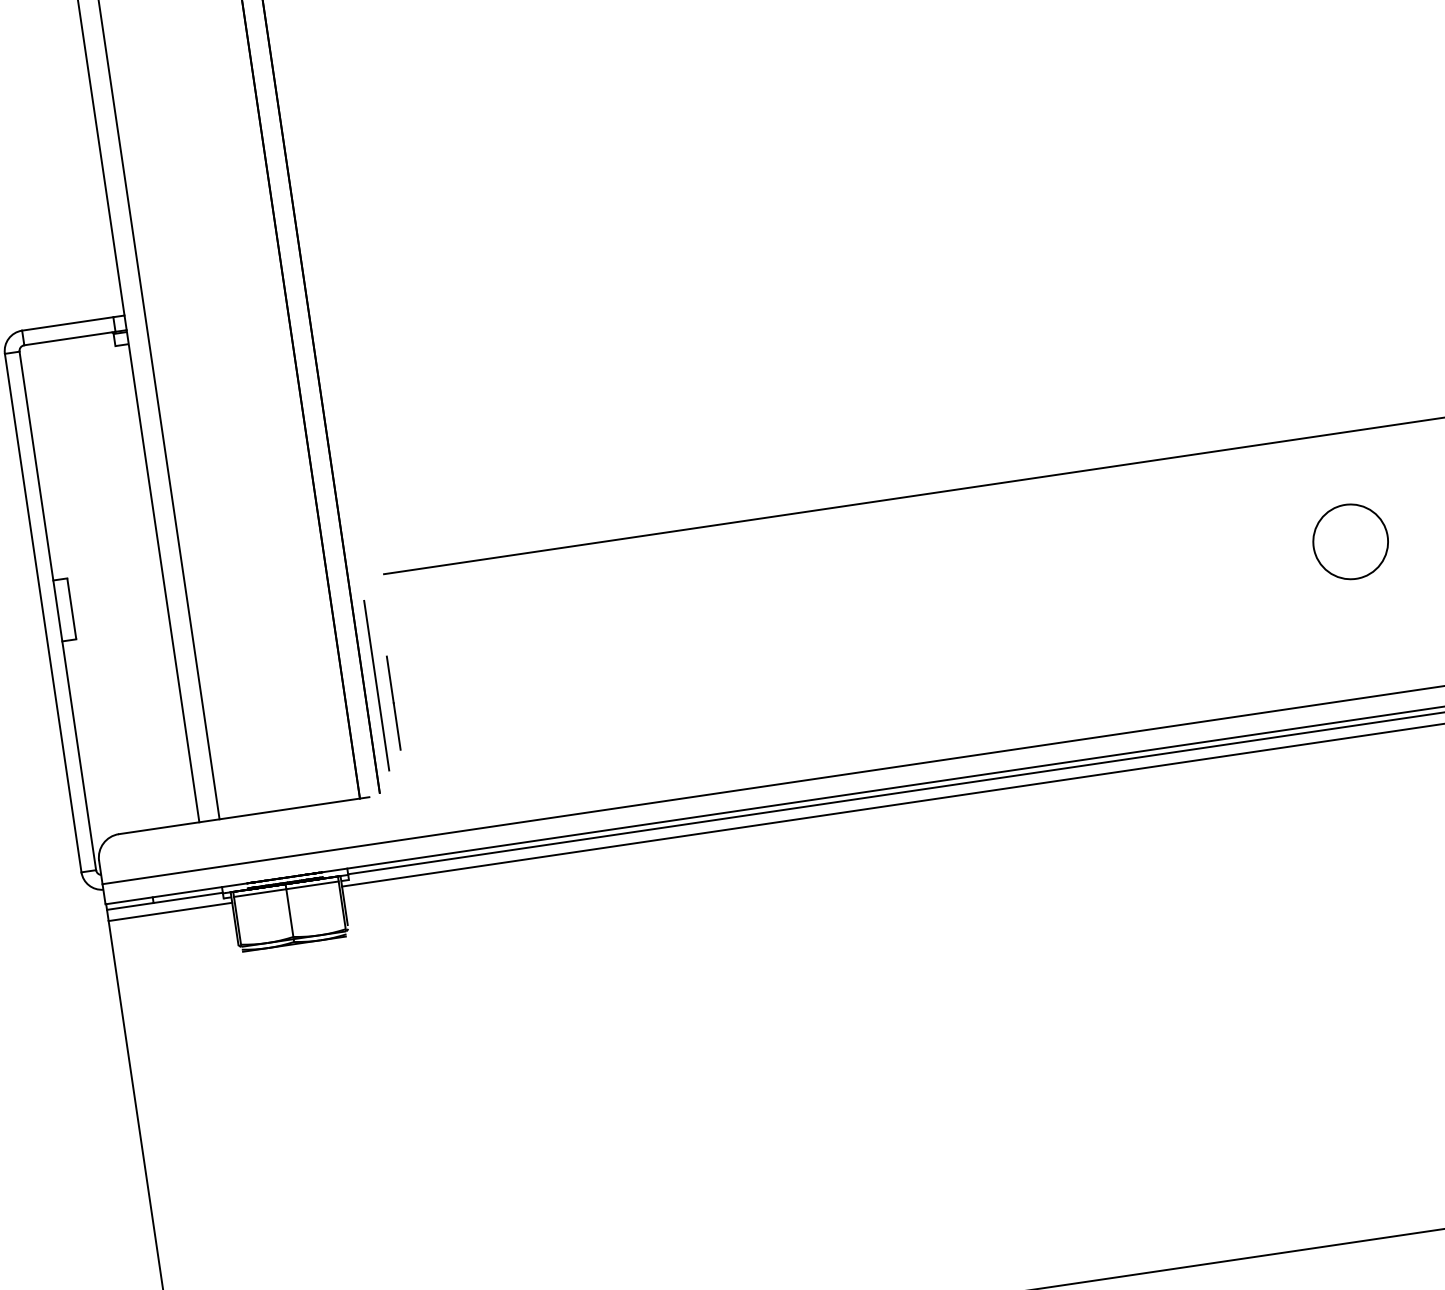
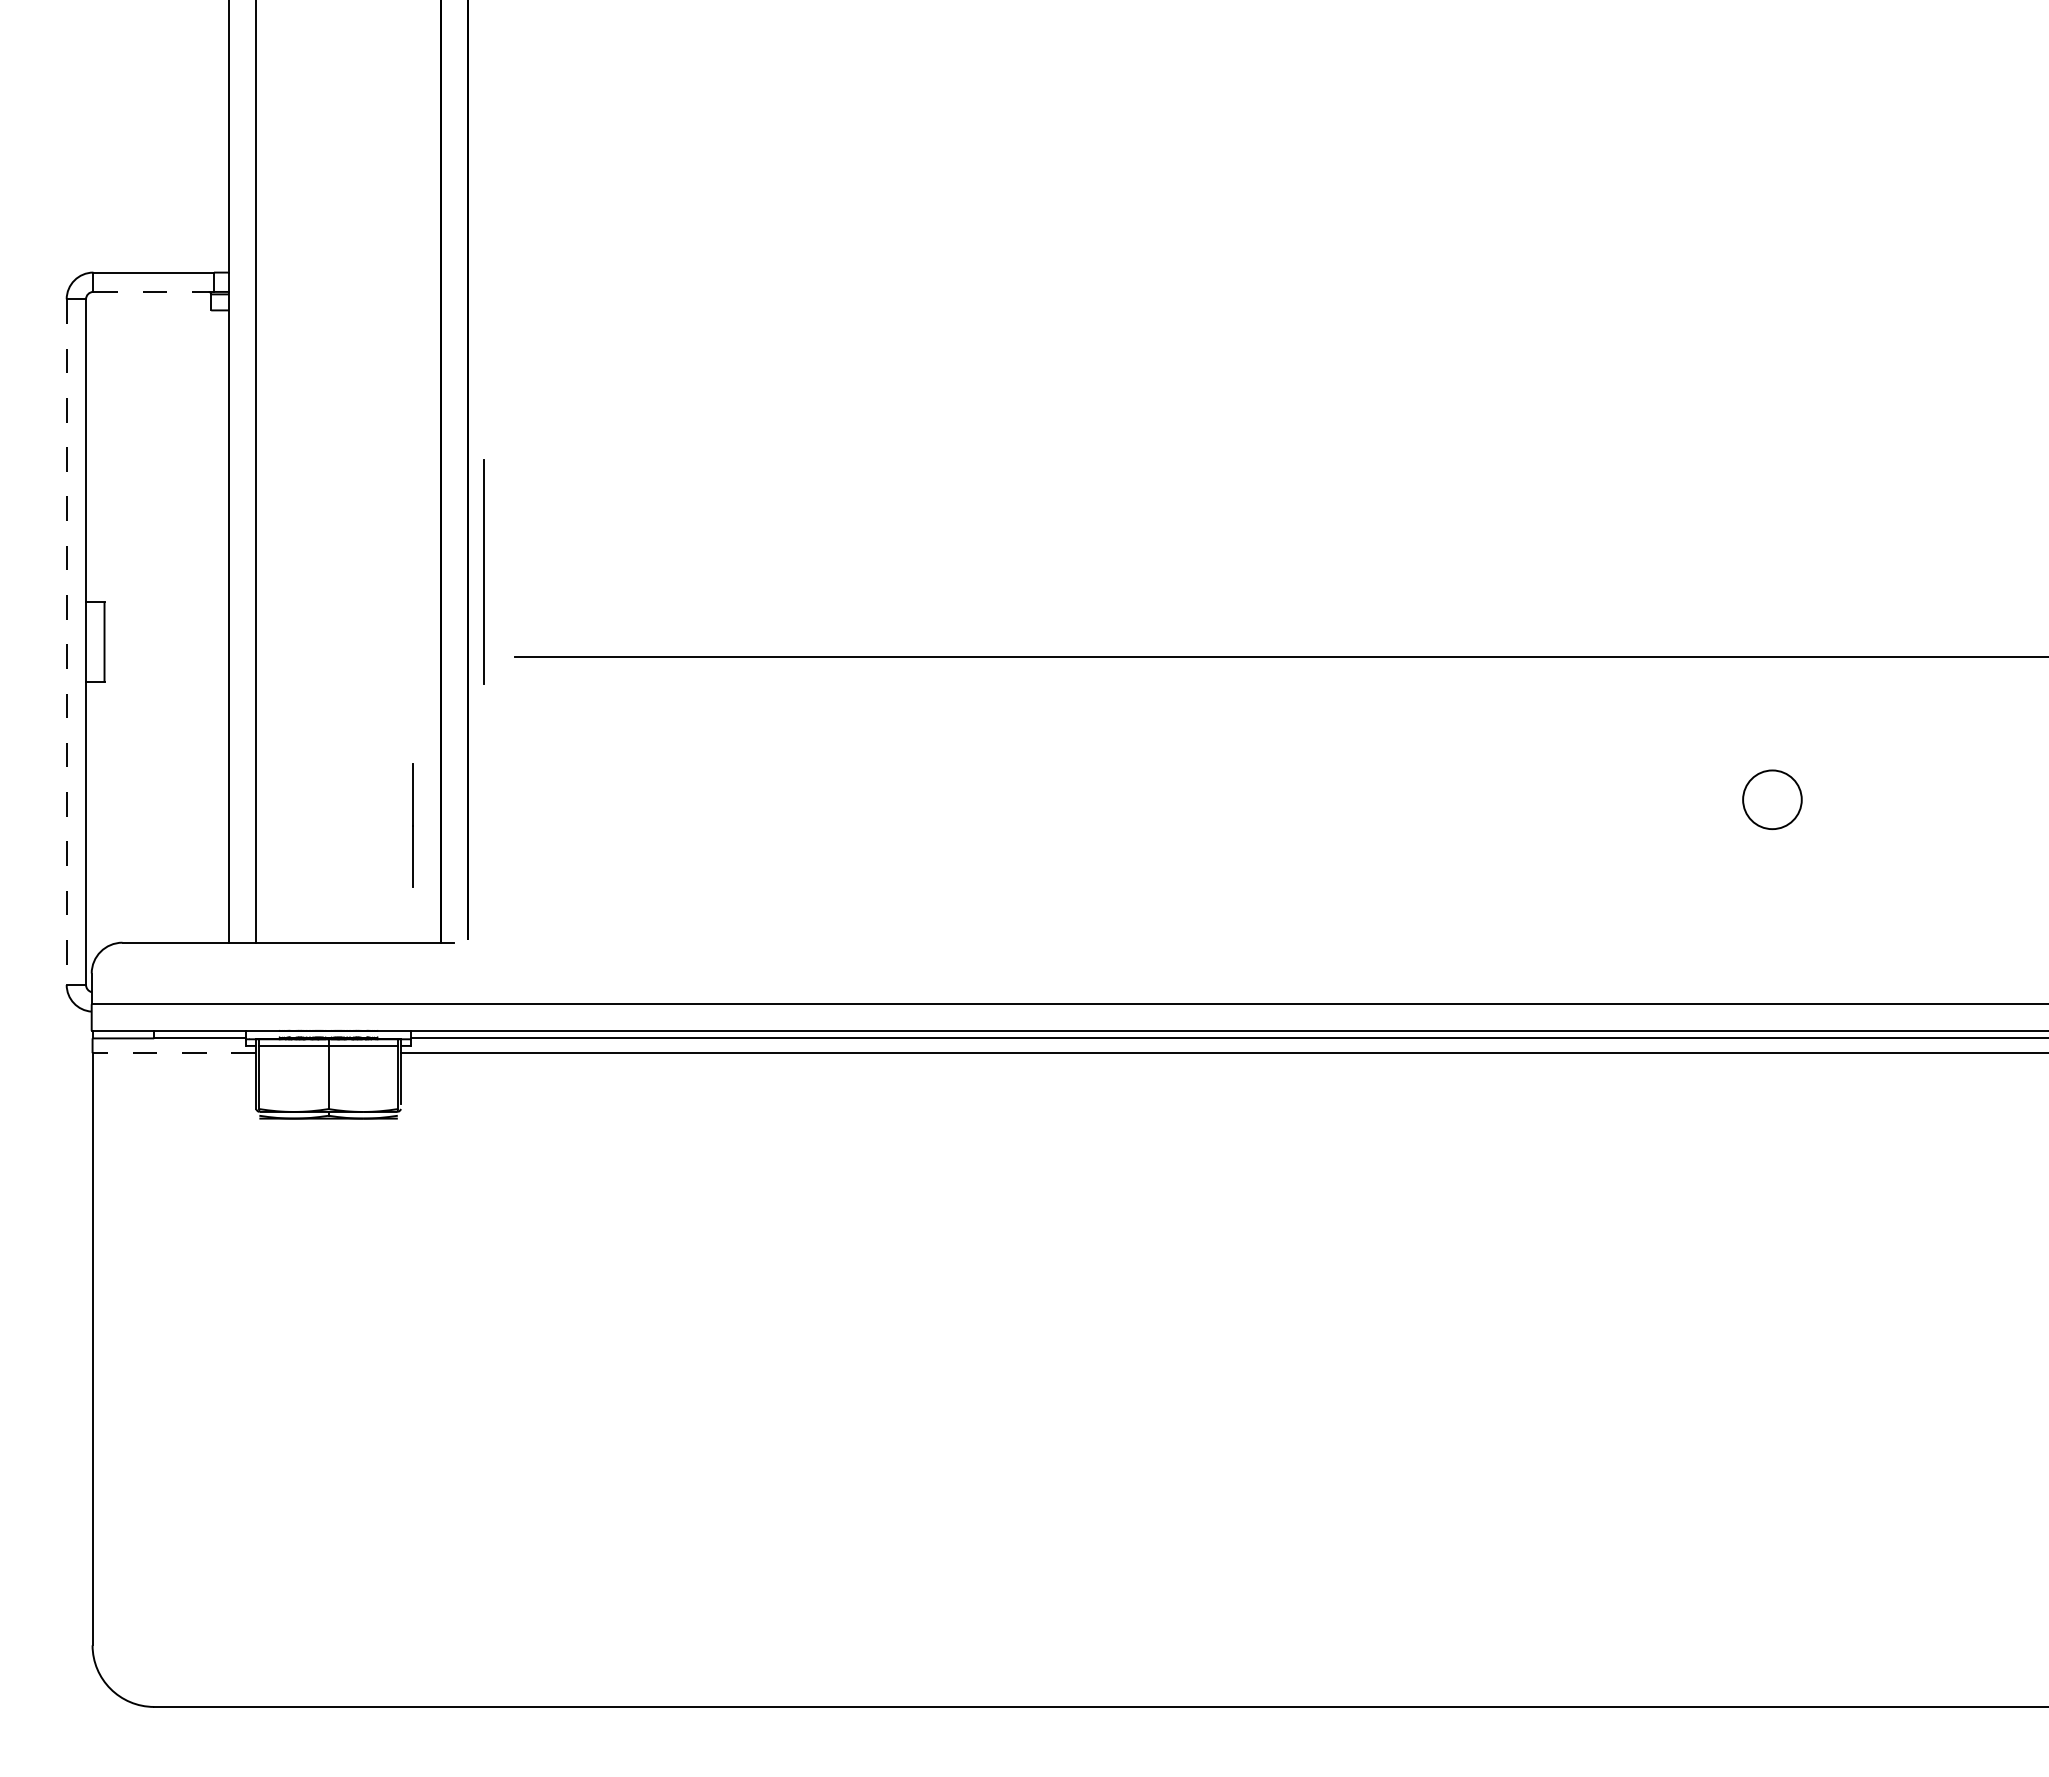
line: (70, 338) -> (154, 291), solid -> dashed
circle: (1350, 541) -> (1772, 799), size x0.6
line: (43, 613) -> (66, 642), solid -> dashed
line: (375, 685) -> (483, 571), moved
line: (393, 703) -> (412, 825), moved
line: (170, 912) -> (174, 1053), solid -> dashed

